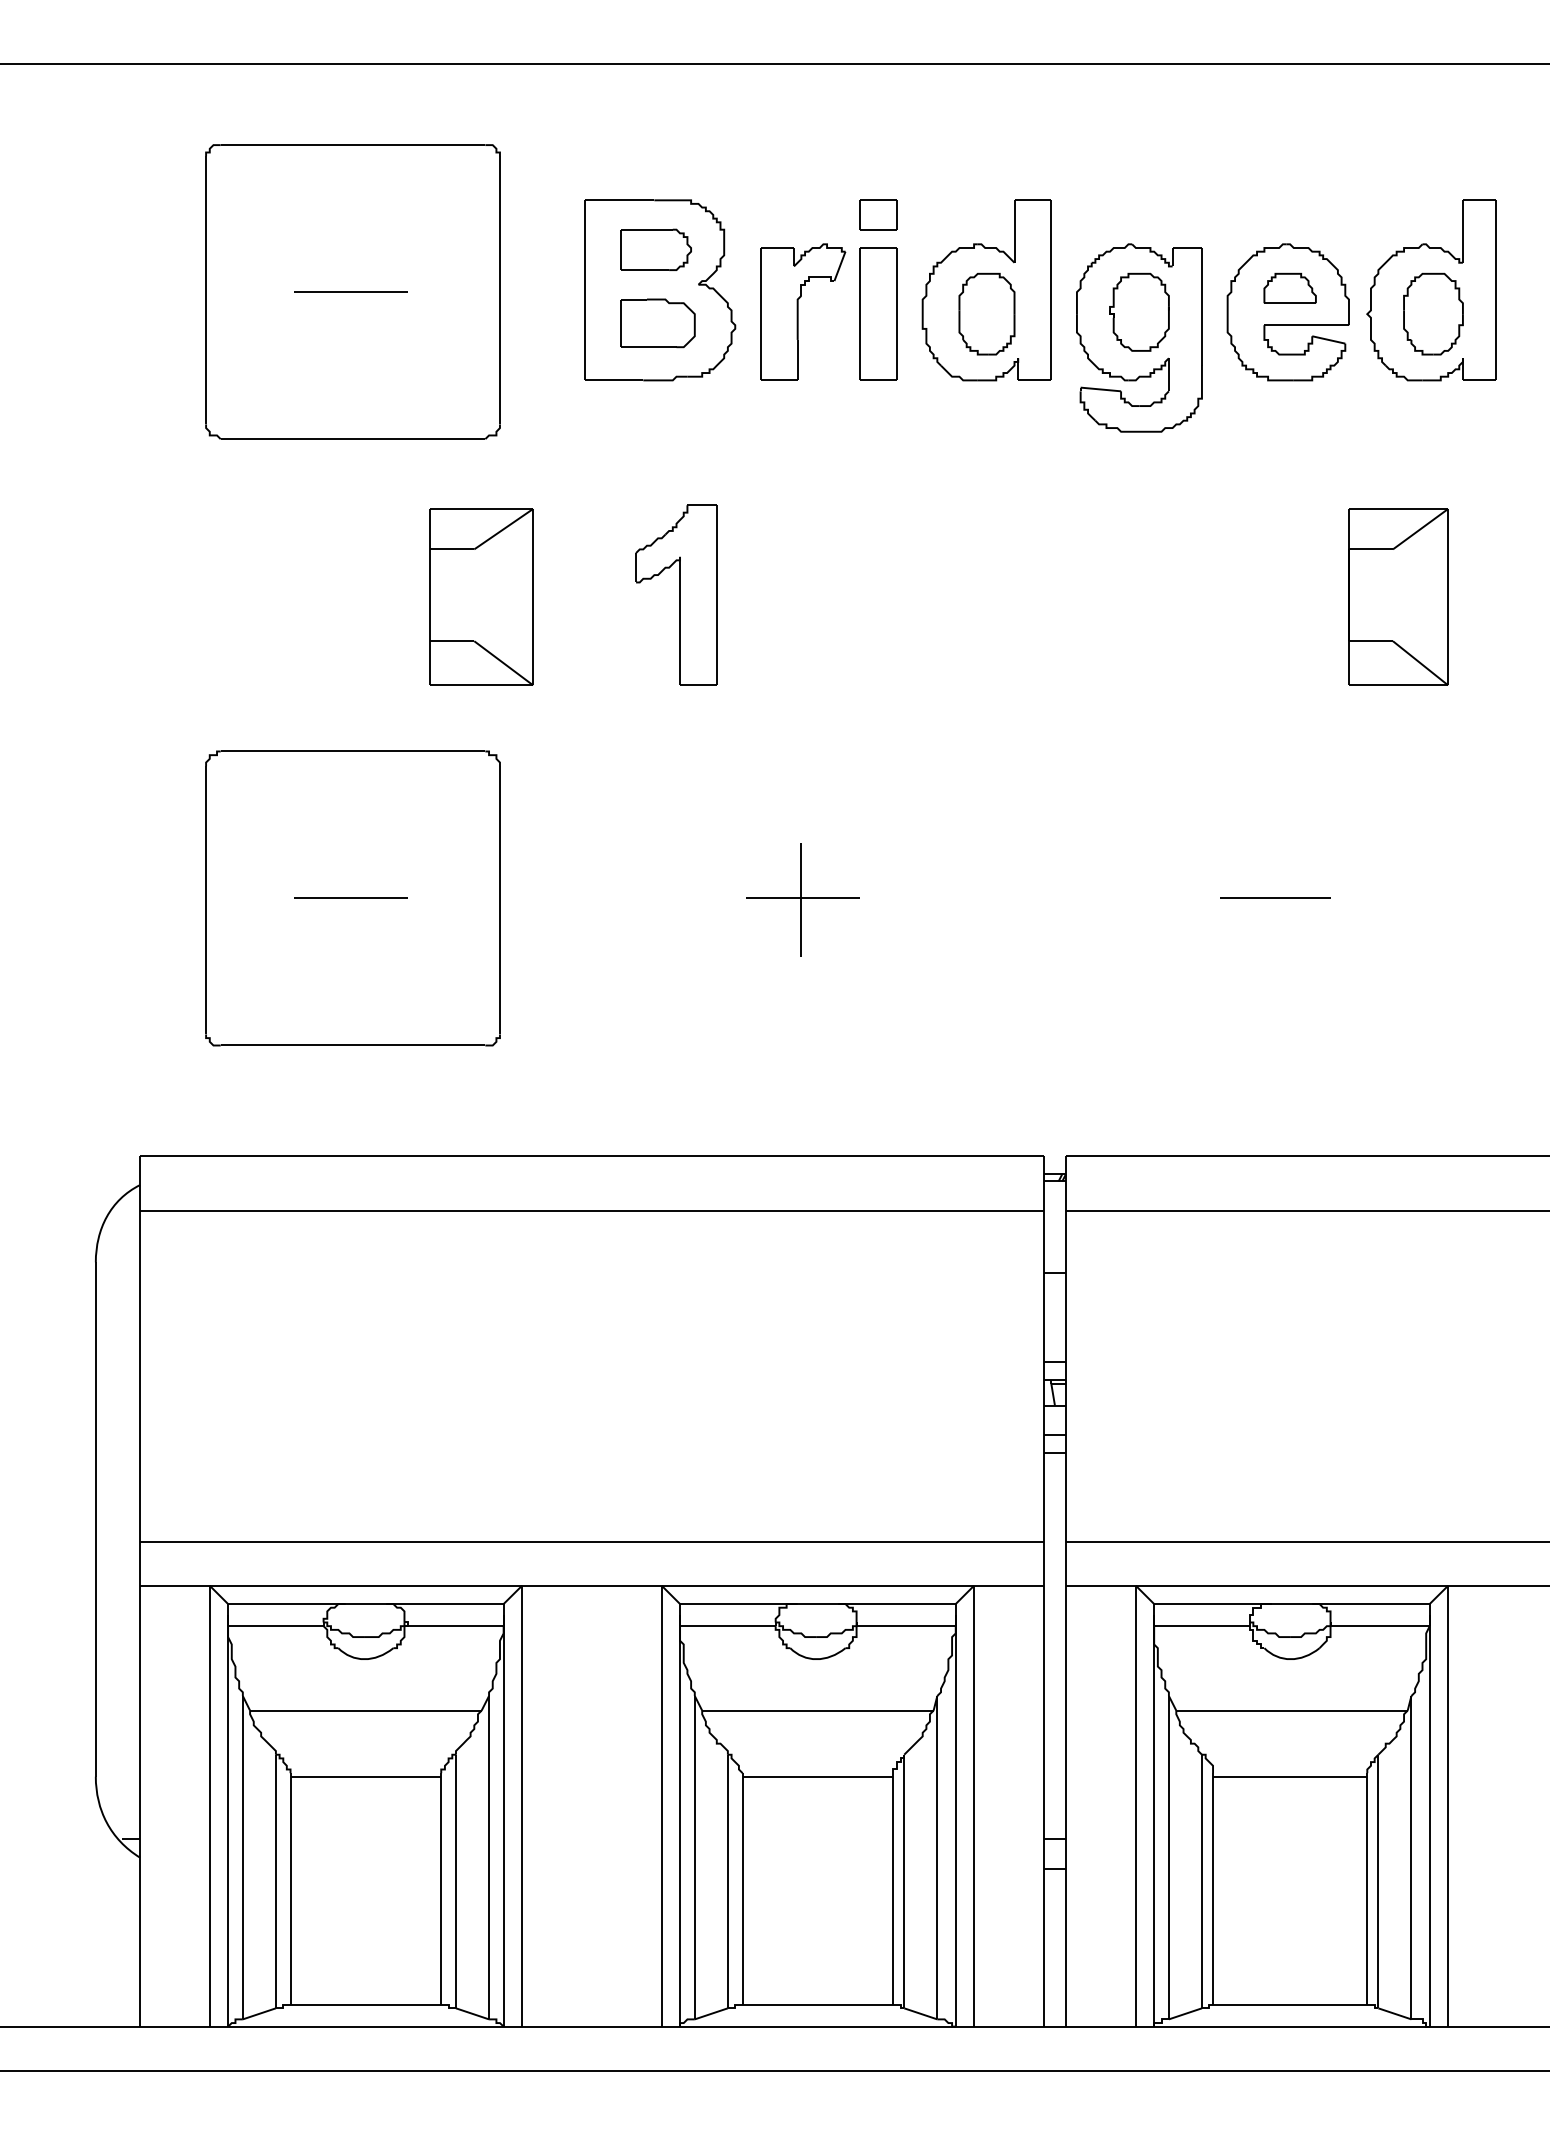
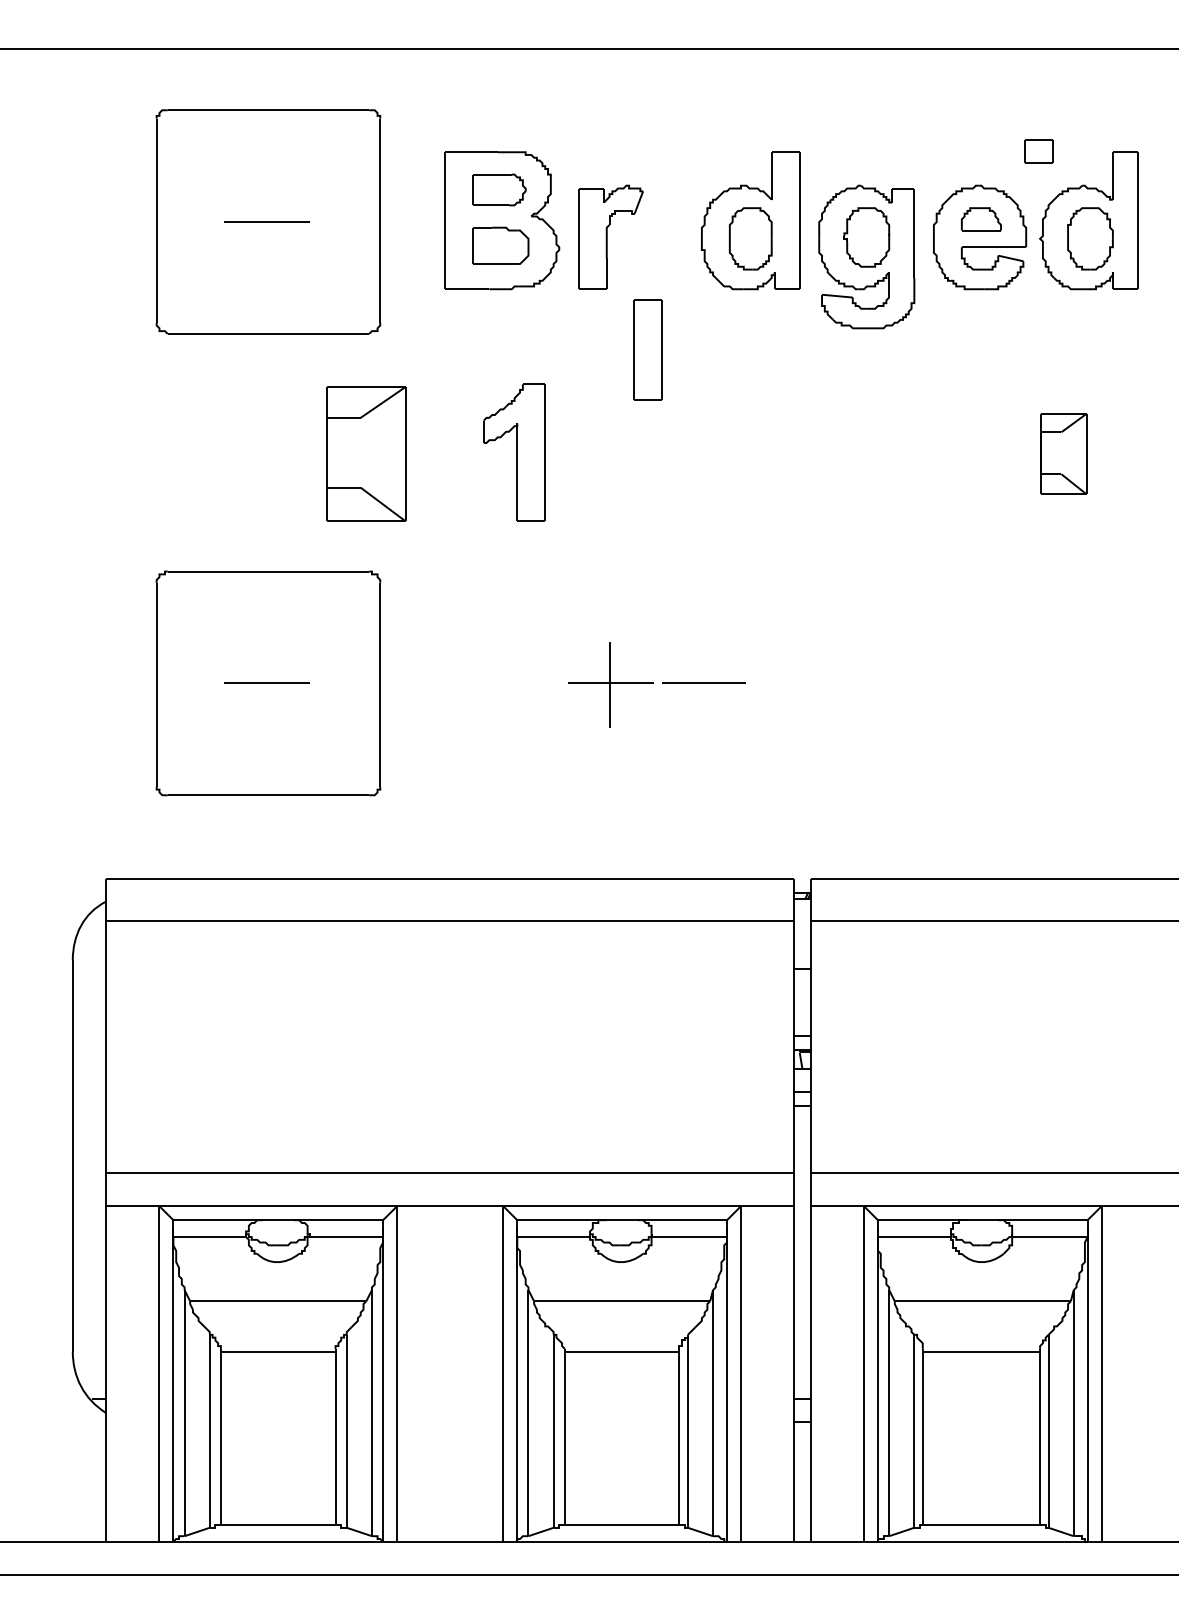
part: (877, 215) -> (1038, 151), moved
part: (877, 313) -> (647, 349), moved
part: (1398, 596) -> (1063, 453), size x0.6
line: (1274, 897) -> (703, 682), moved

